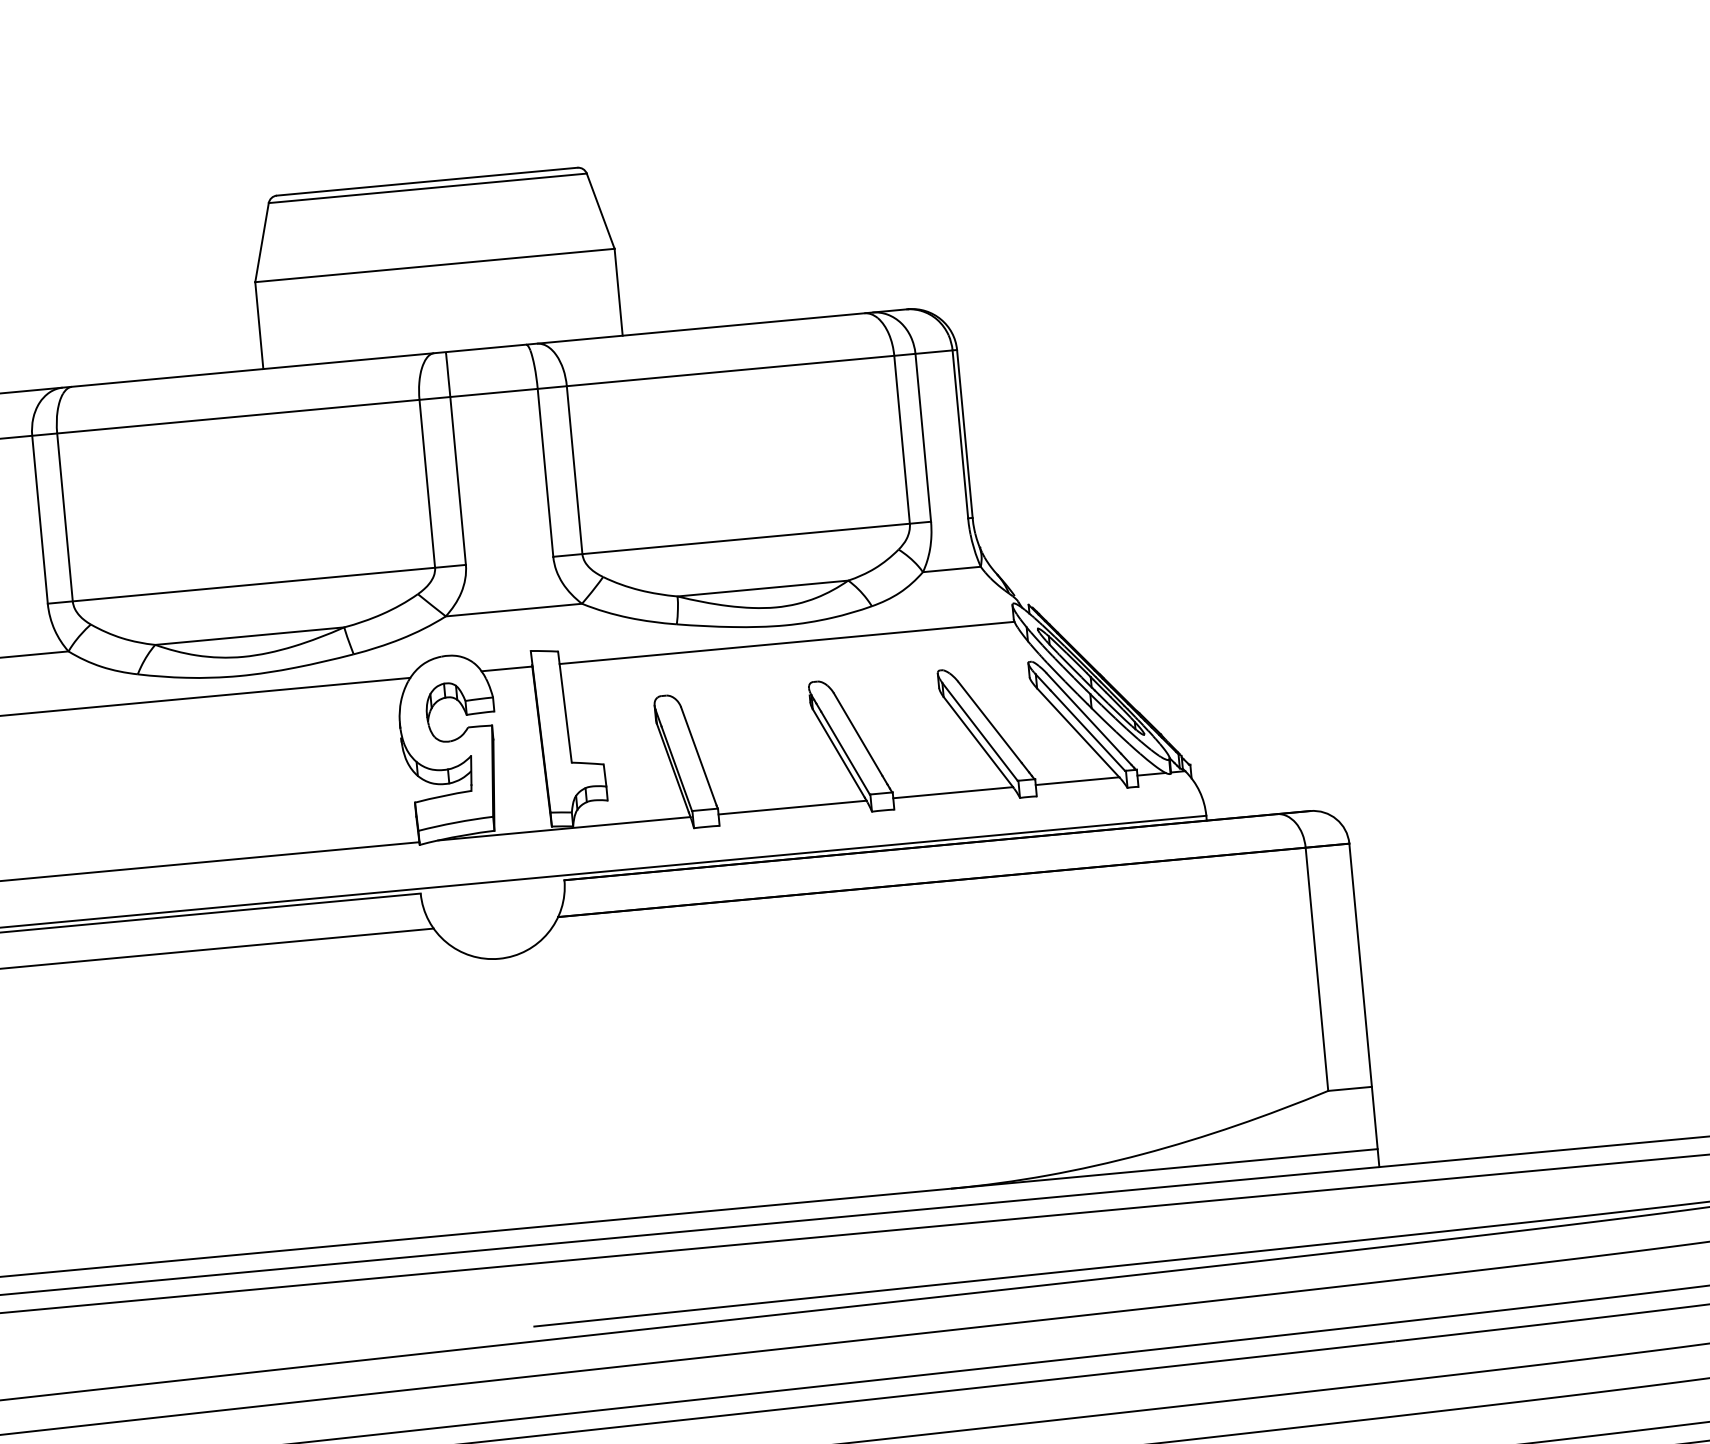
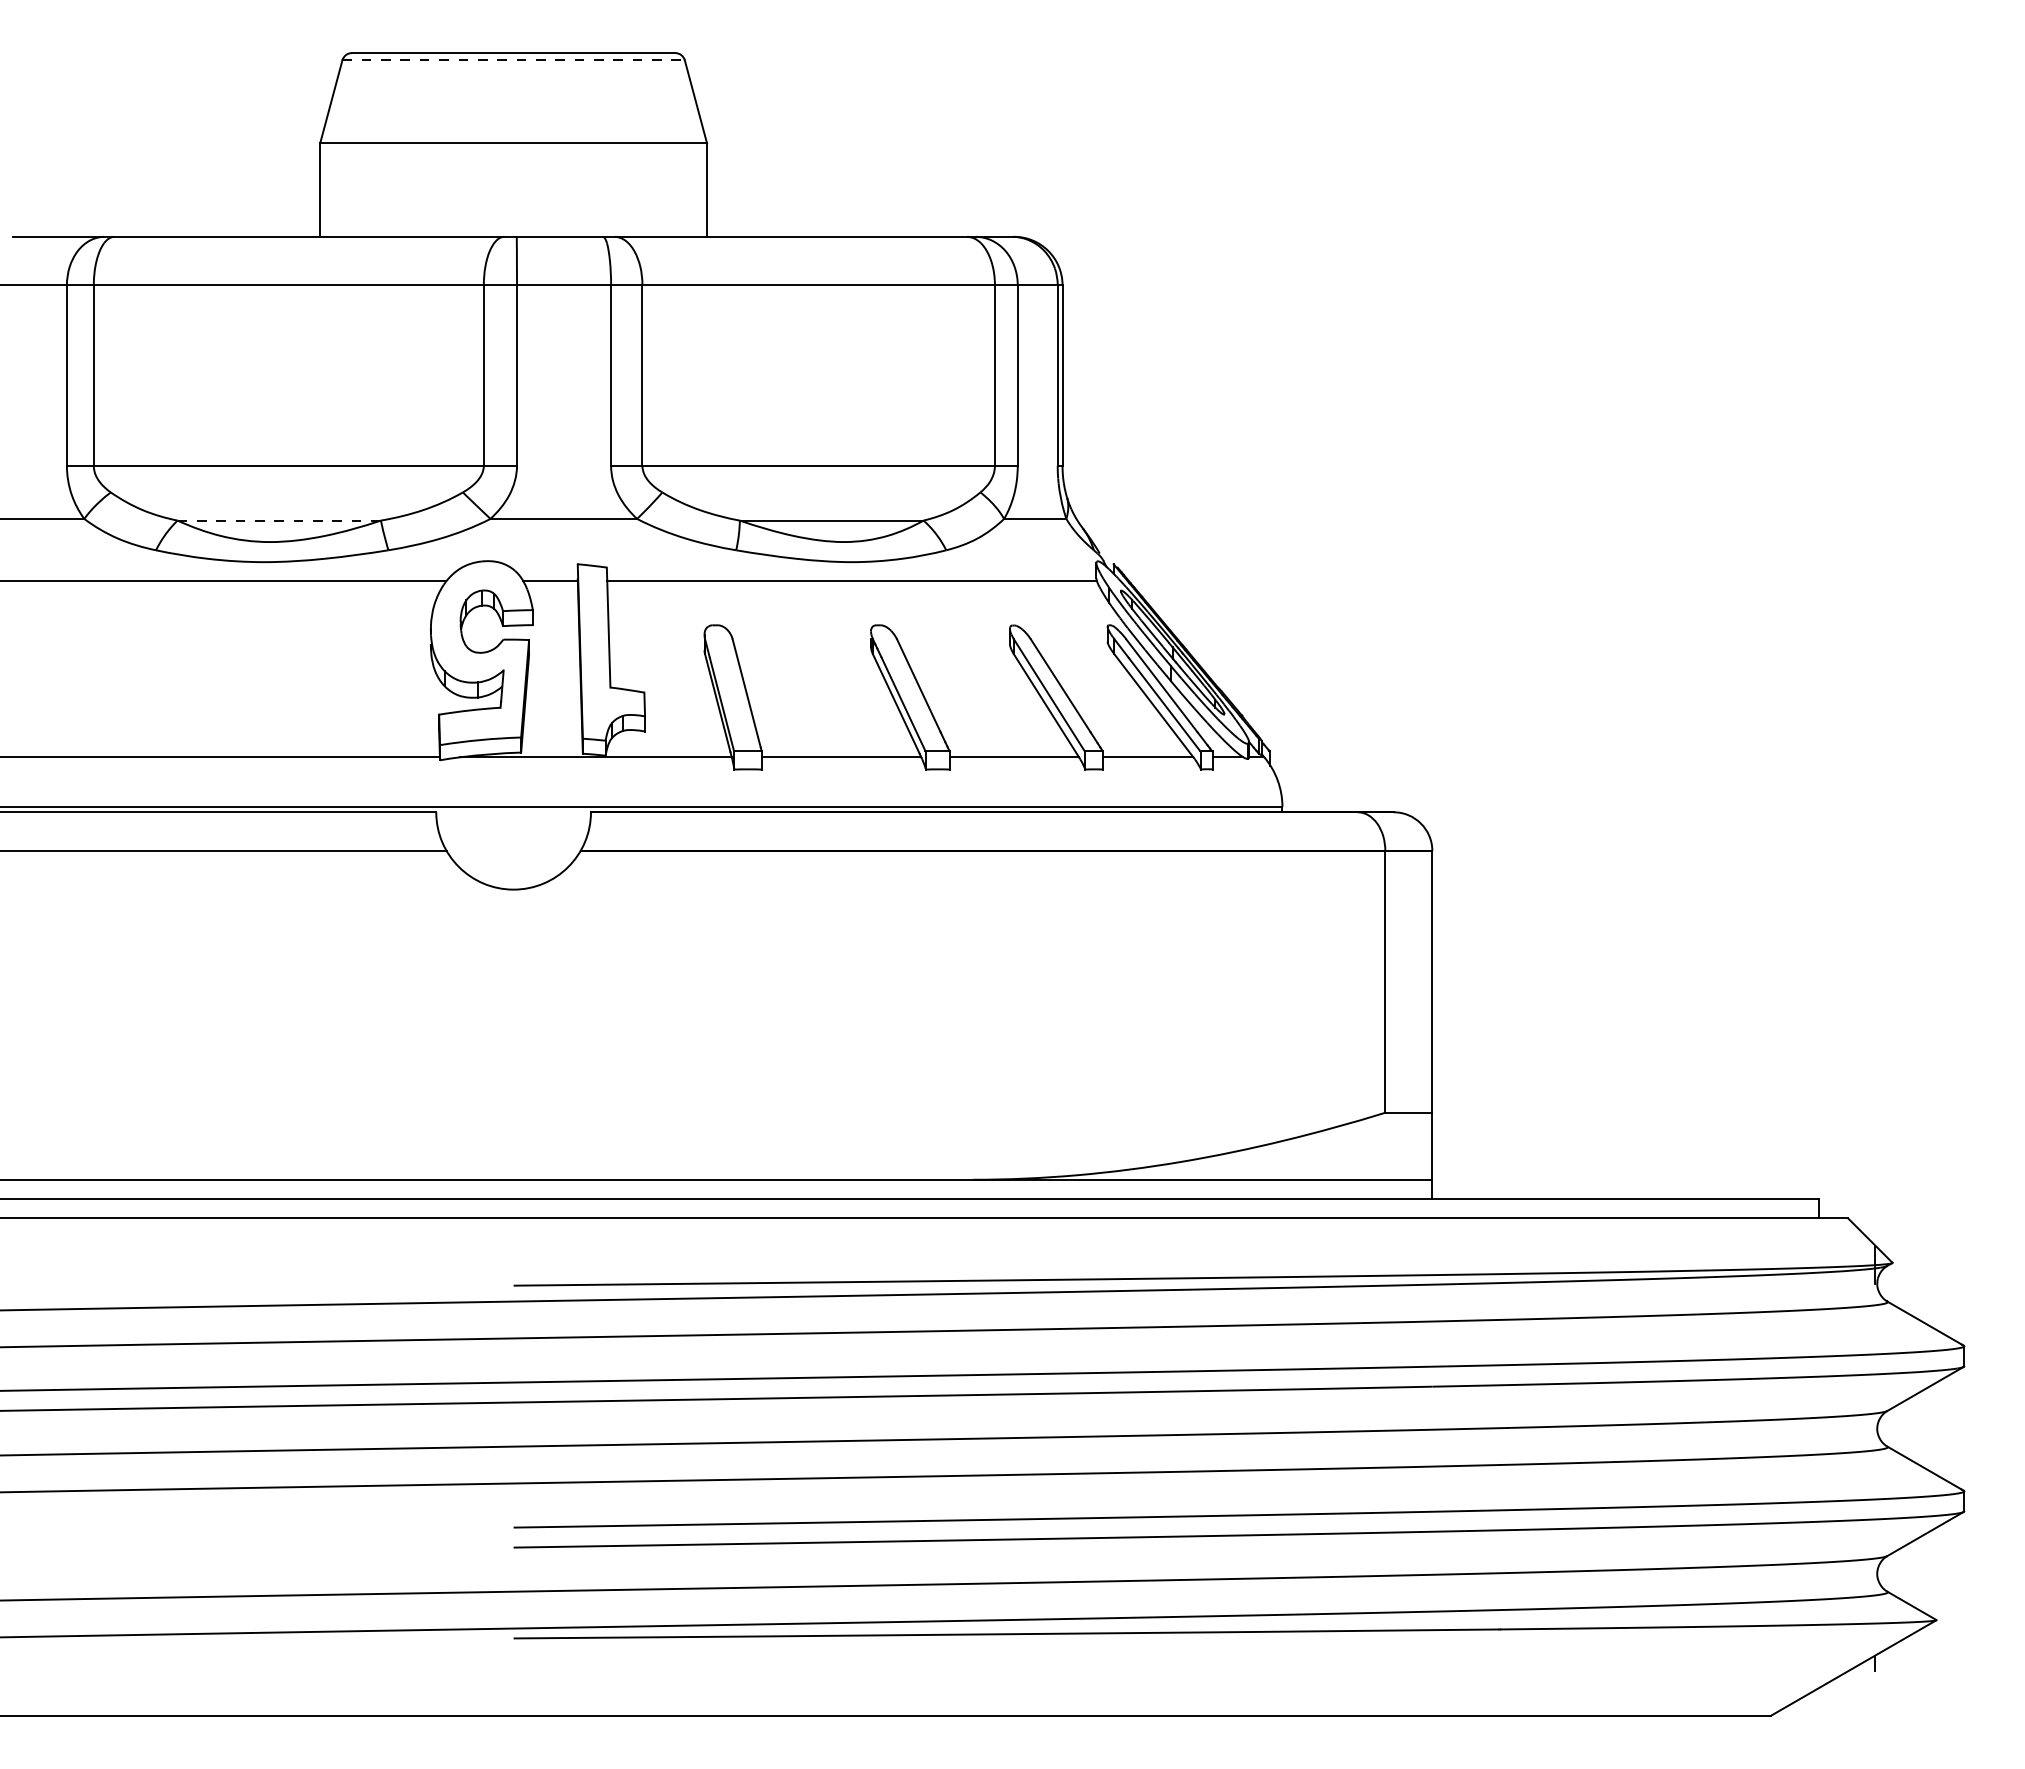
line: (428, 188) -> (514, 60), solid -> dashed
line: (249, 636) -> (279, 520), solid -> dashed

